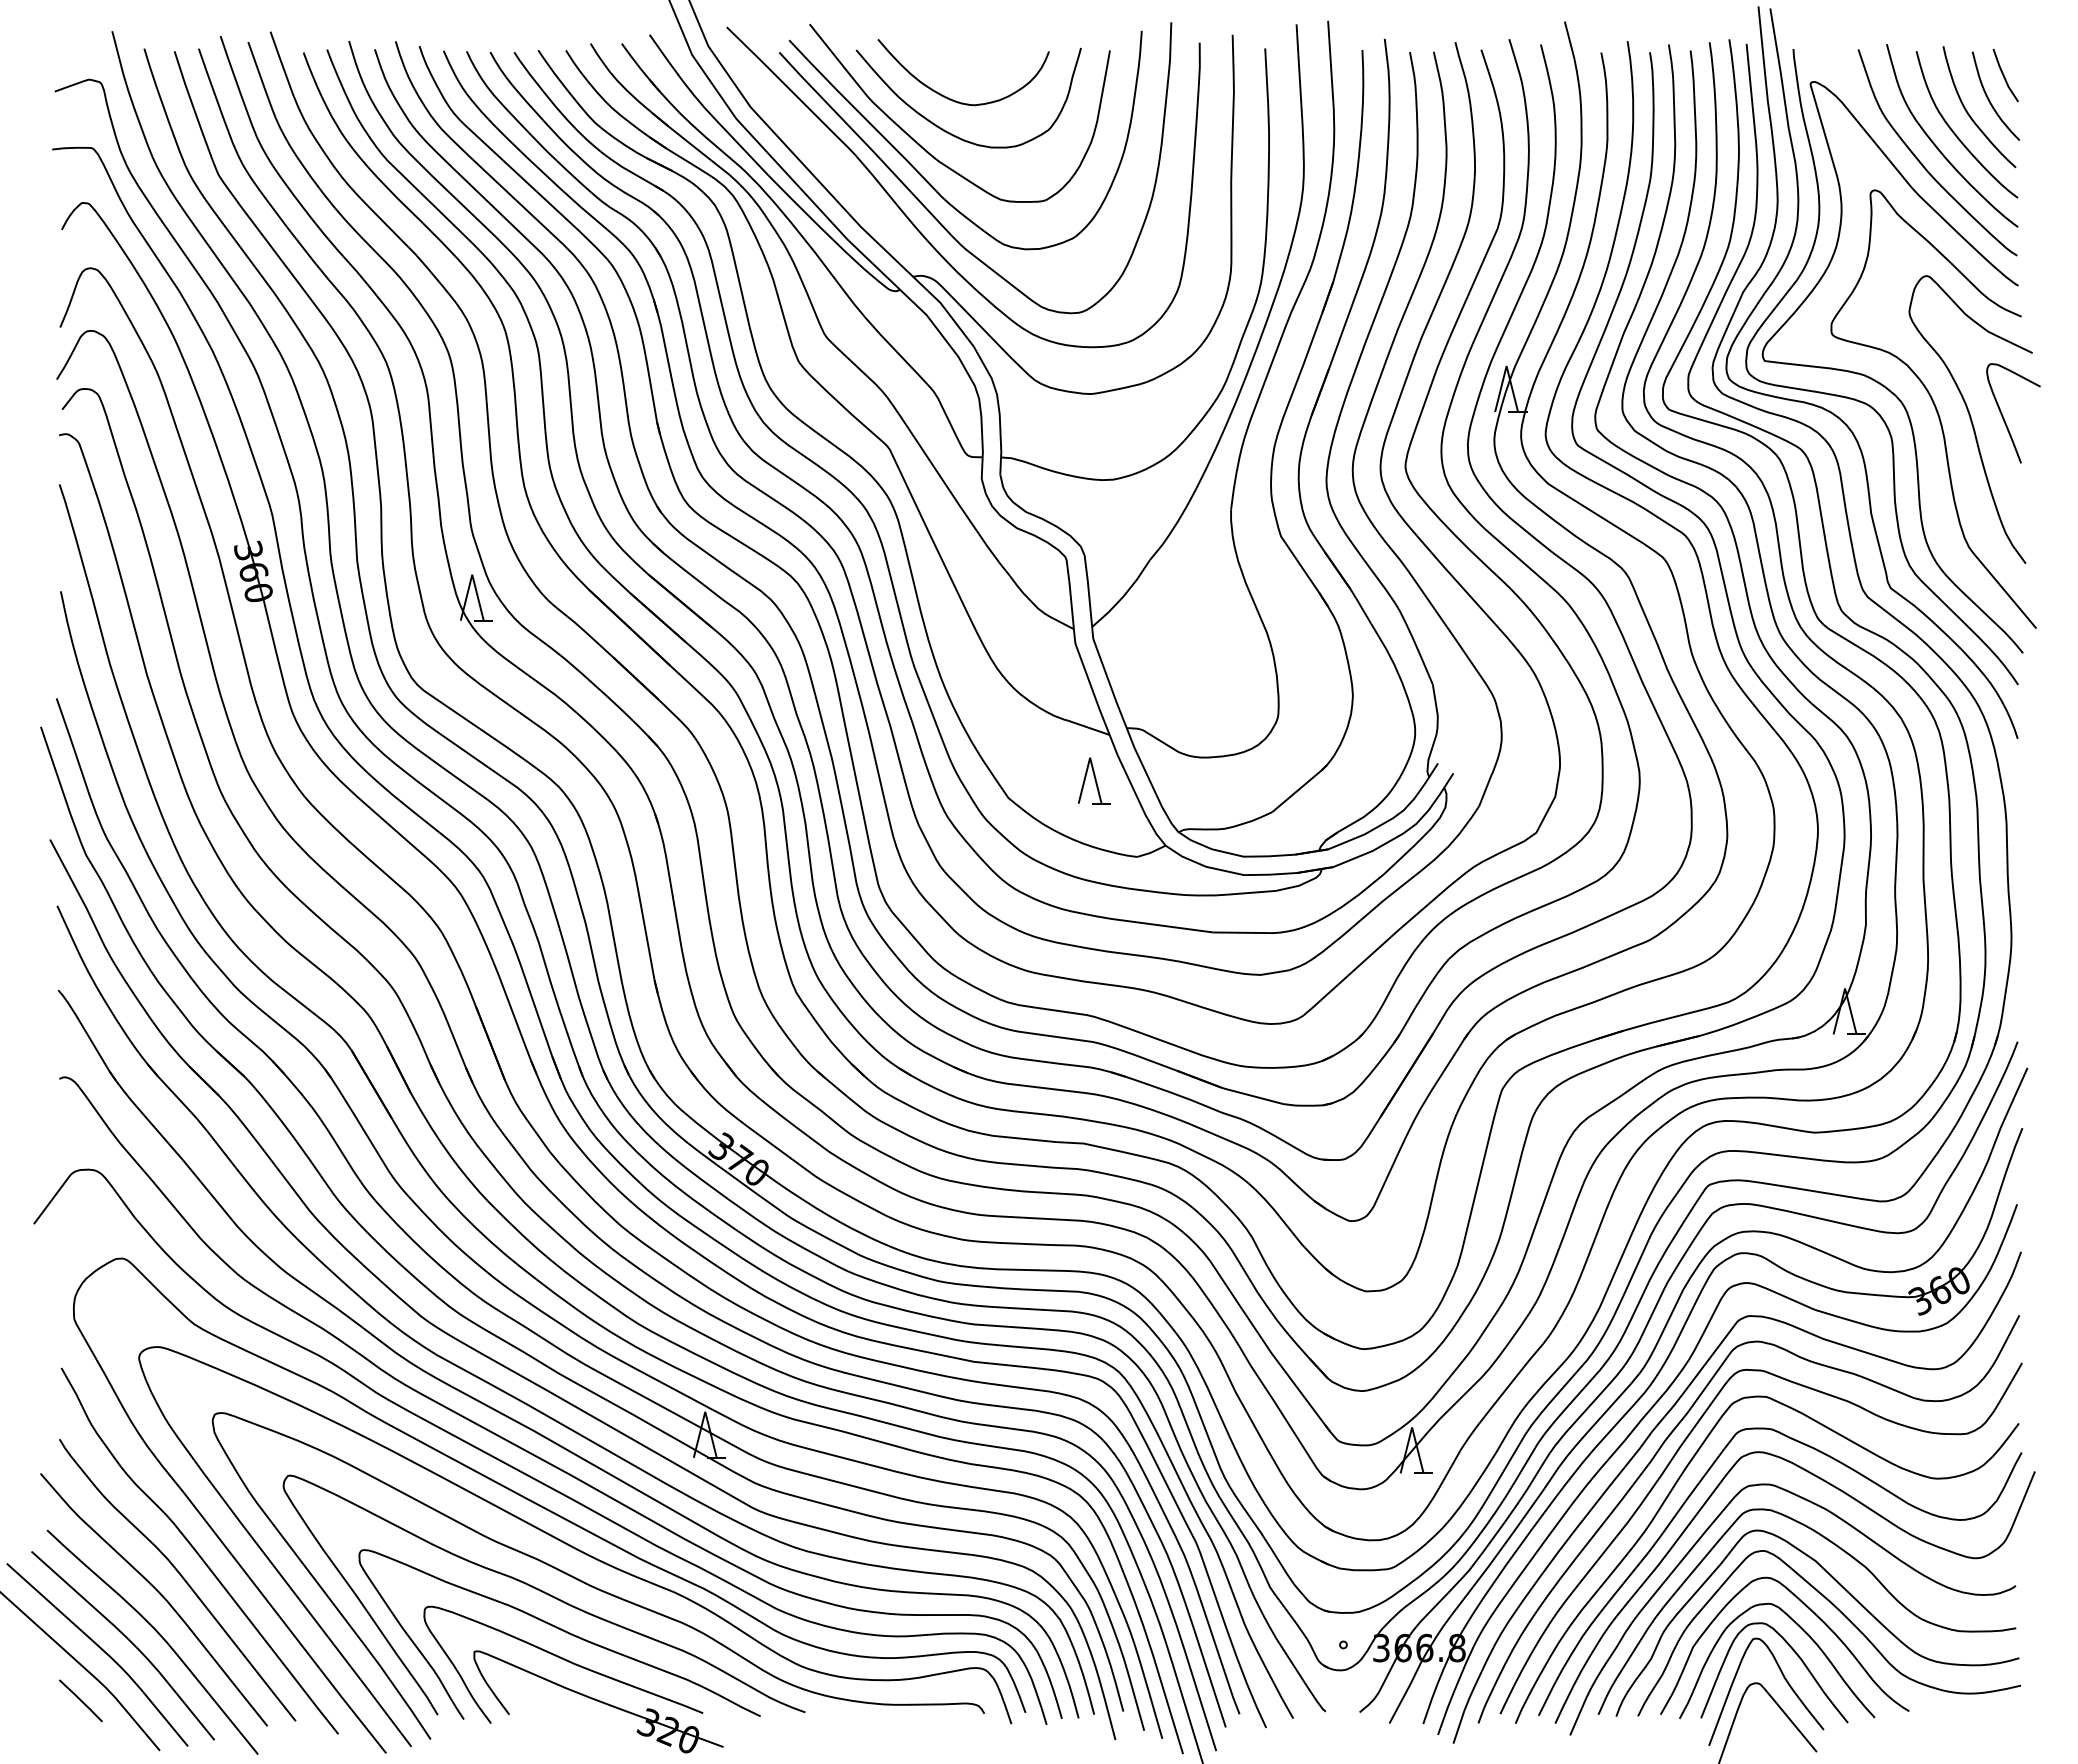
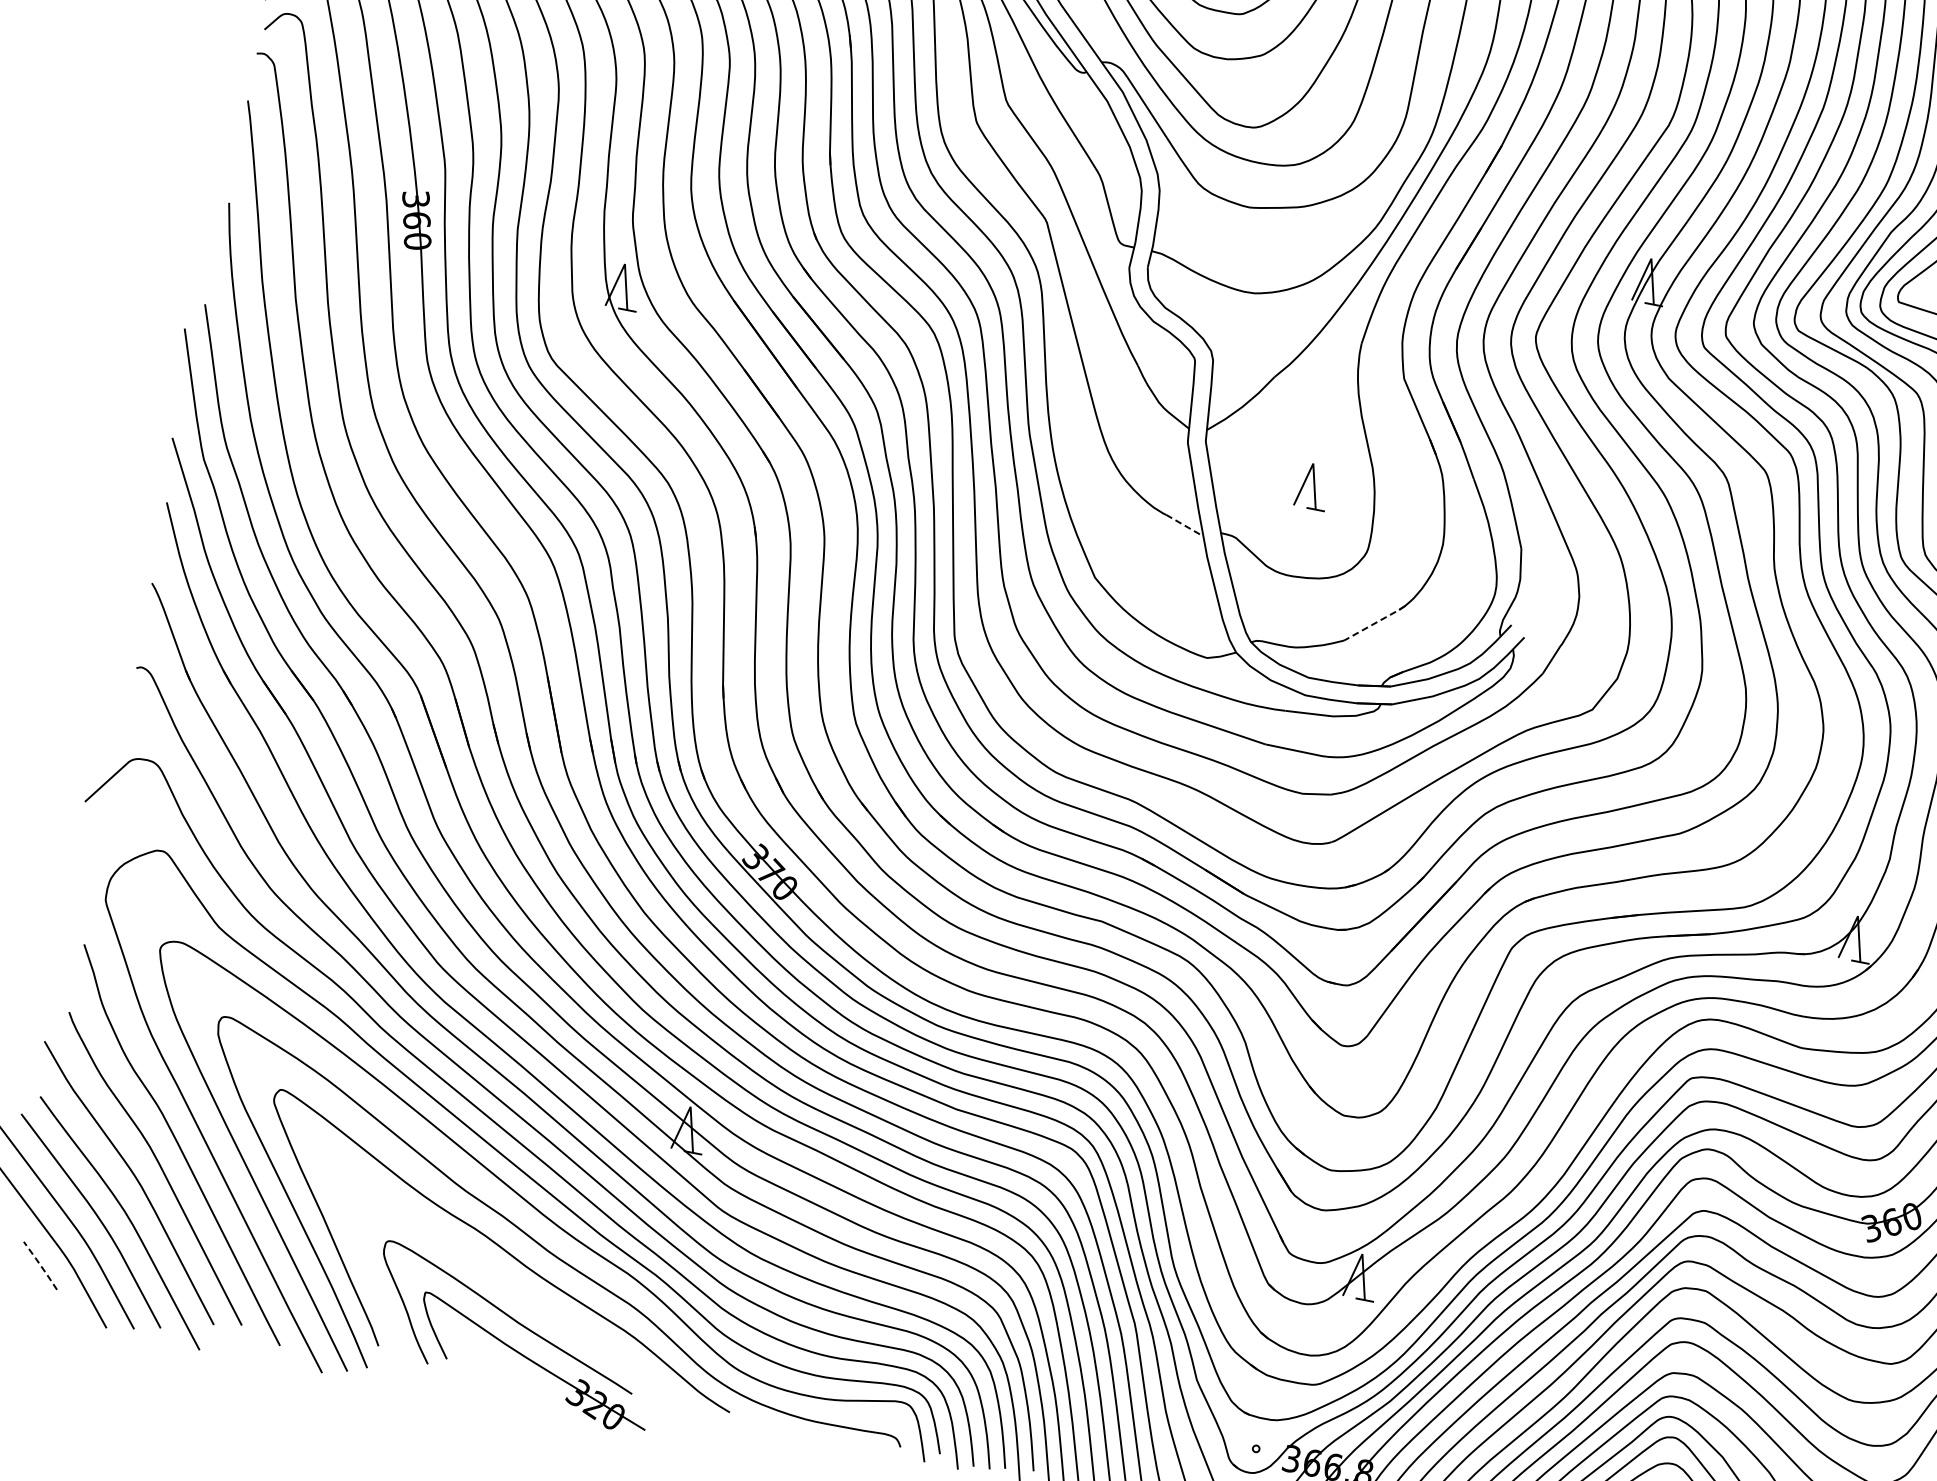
line: (1089, 727) -> (1185, 525), solid -> dashed
part: (1093, 780) -> (1312, 485), moved
line: (1300, 788) -> (1375, 623), solid -> dashed
curve: (560, 1630) -> (511, 1288), removed
line: (80, 1700) -> (40, 1265), solid -> dashed

